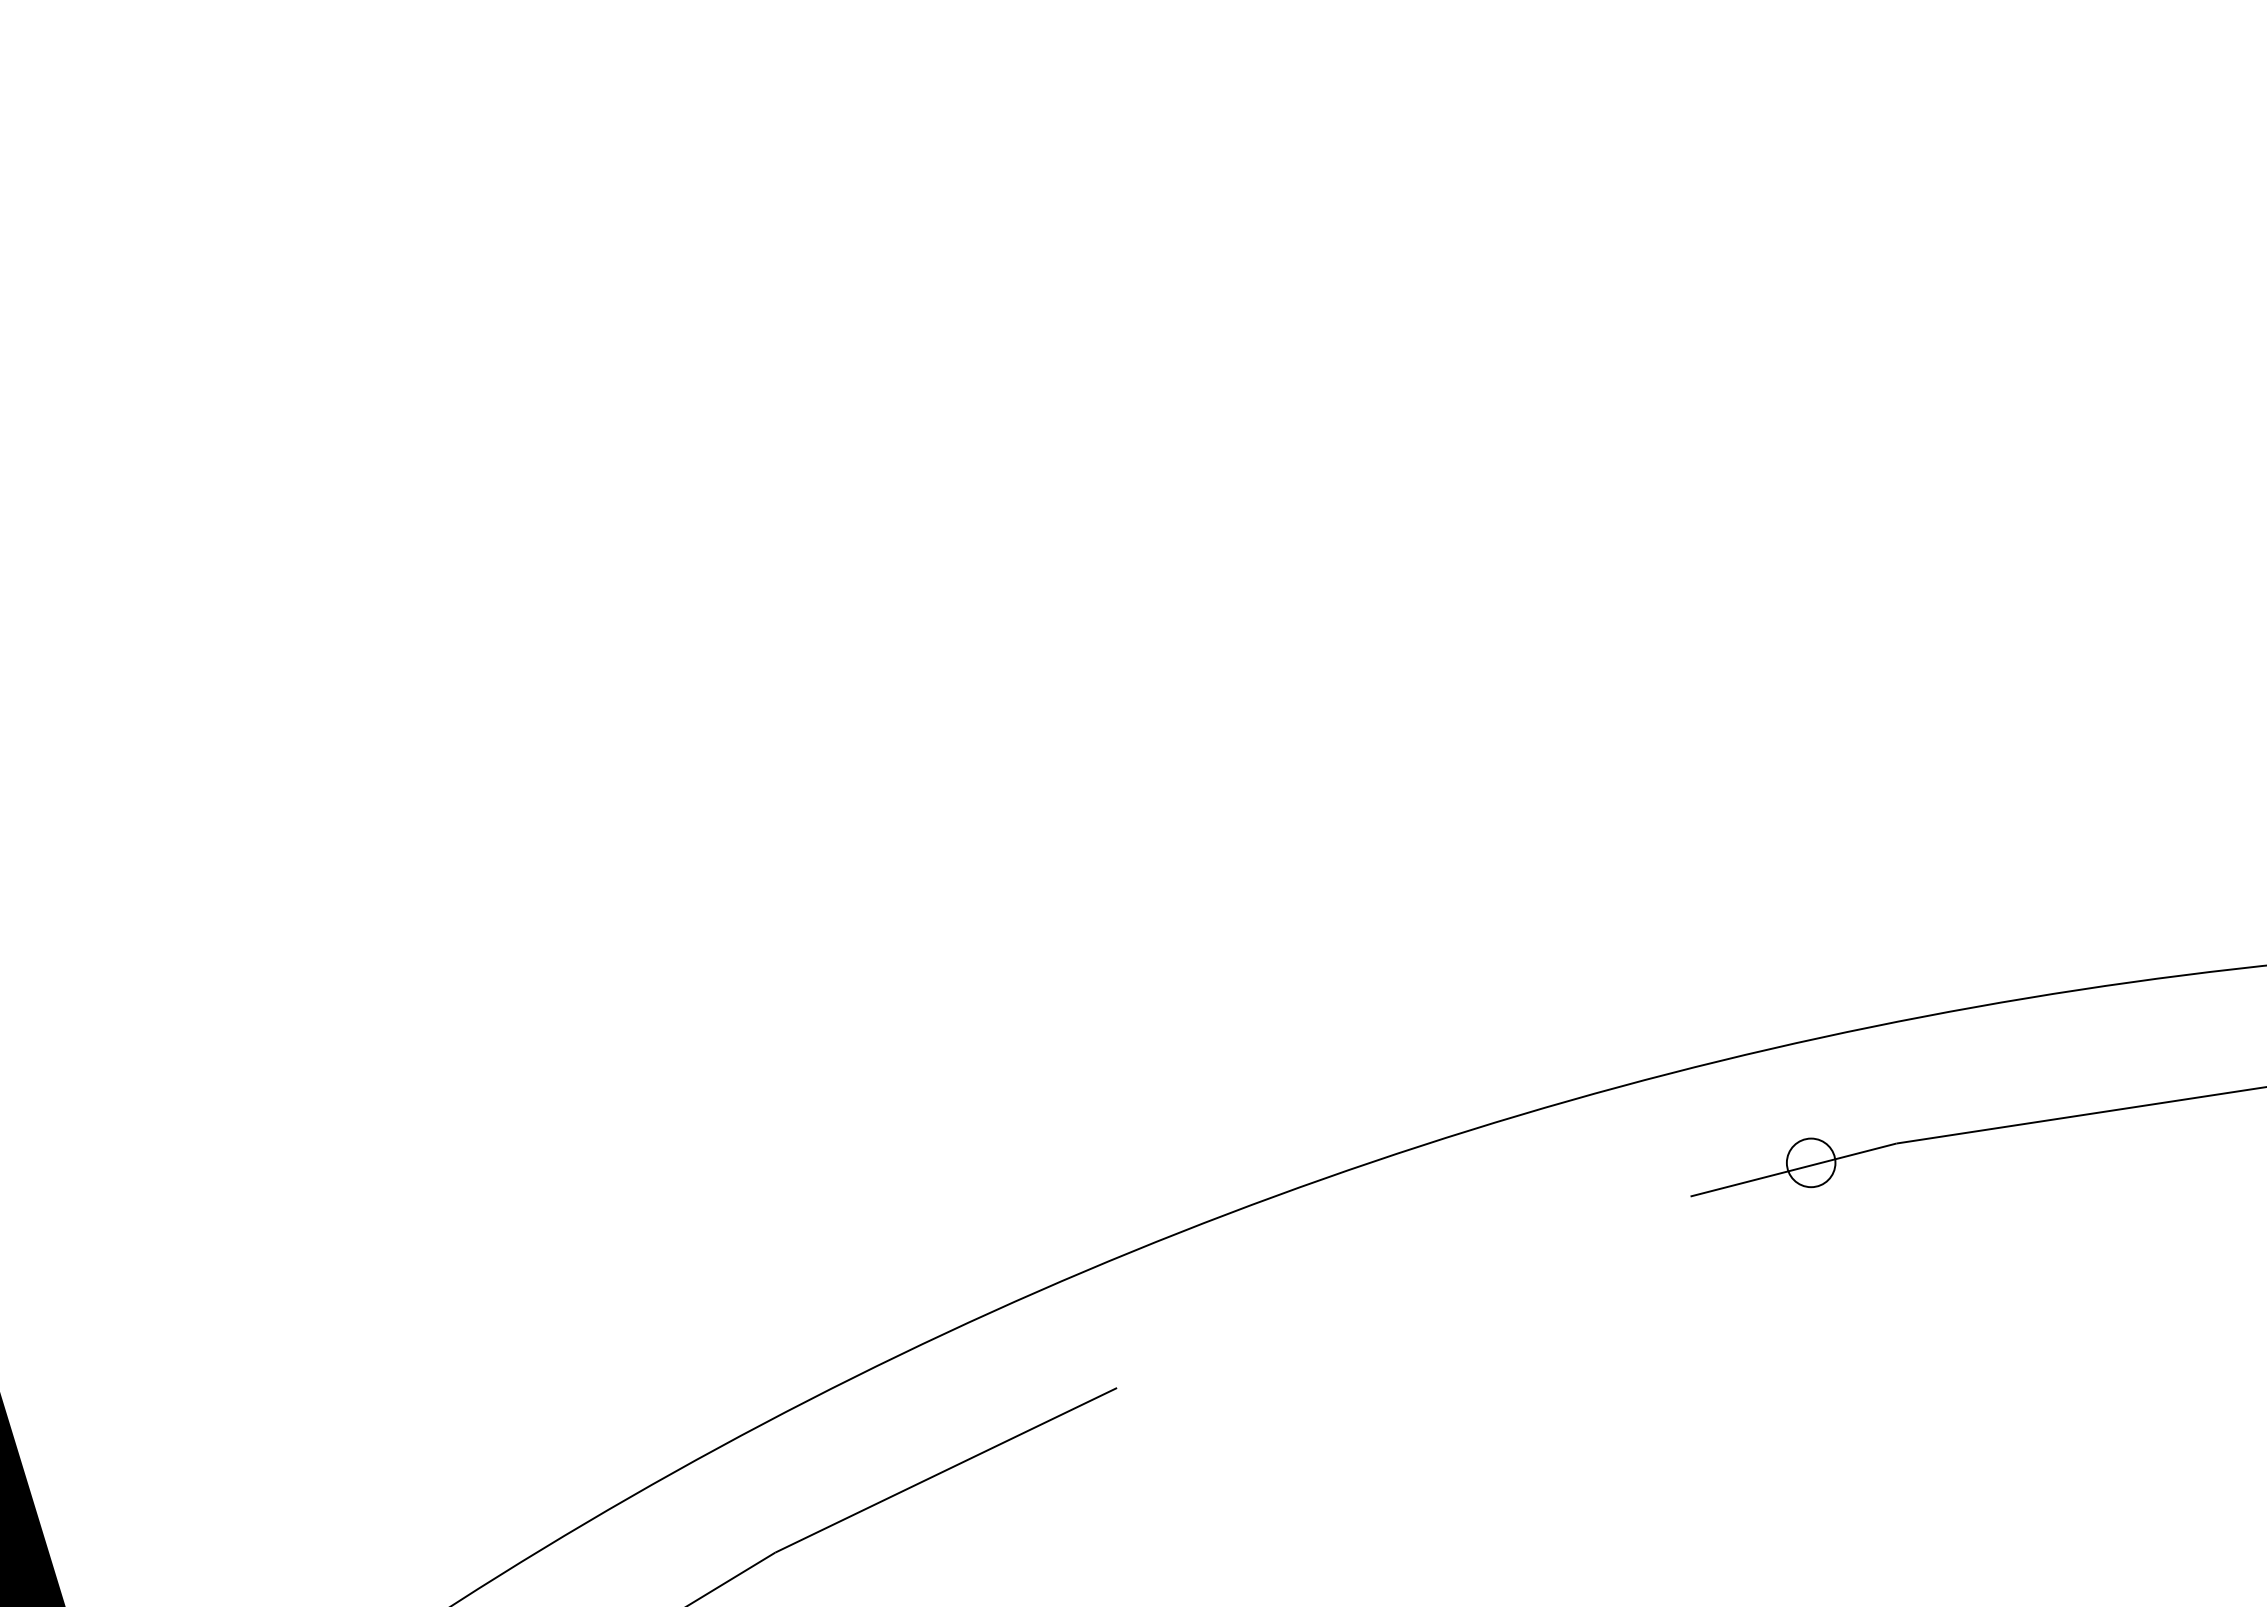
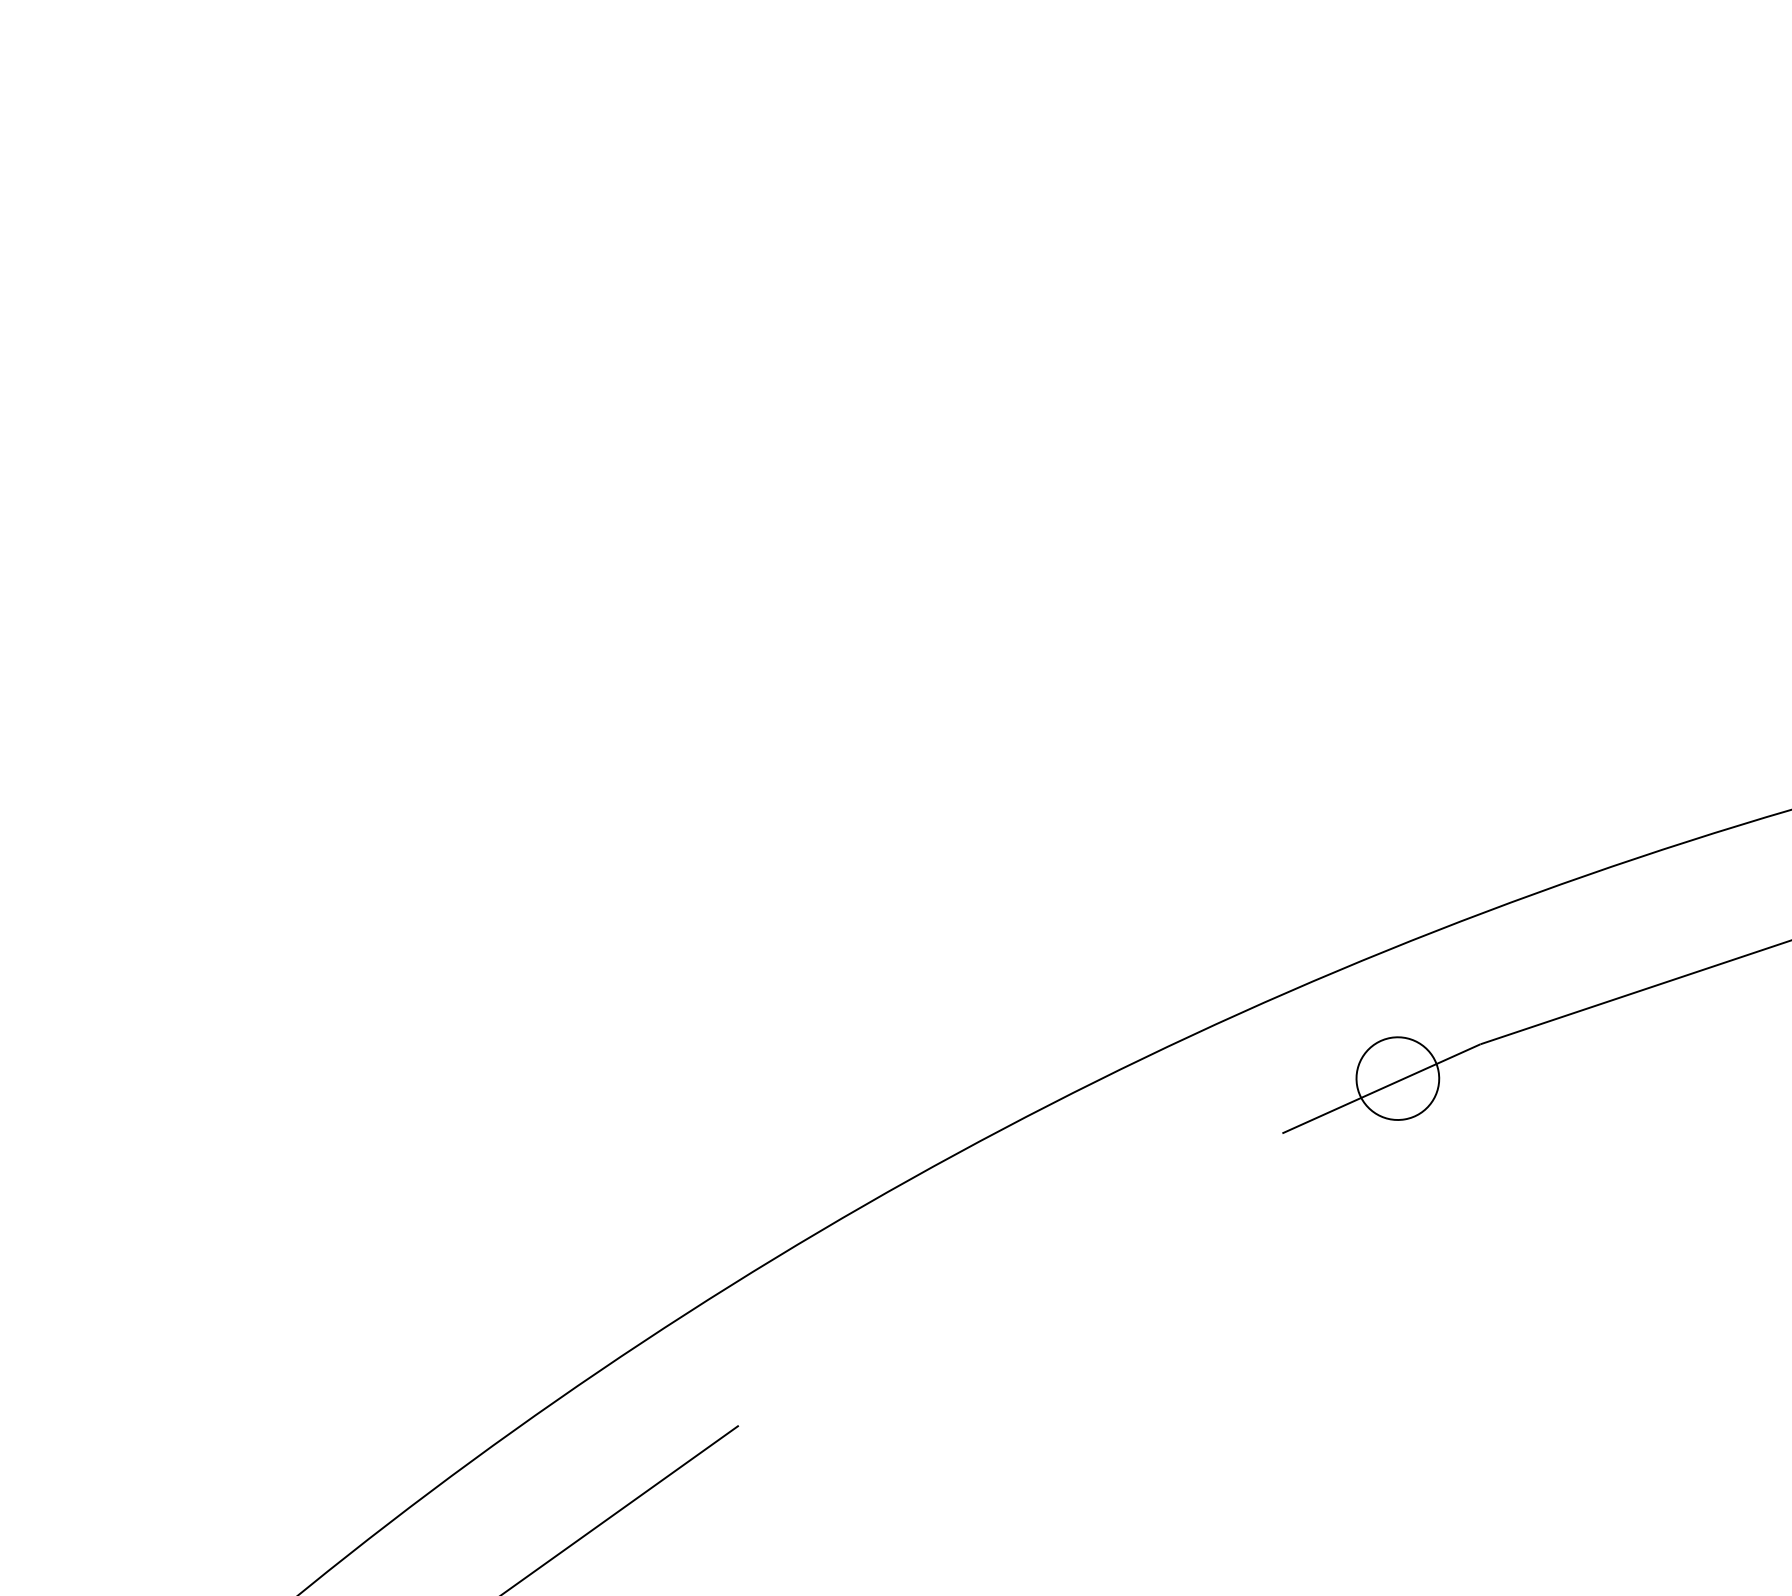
circle: (1810, 1162) -> (1397, 1078), size x1.67

